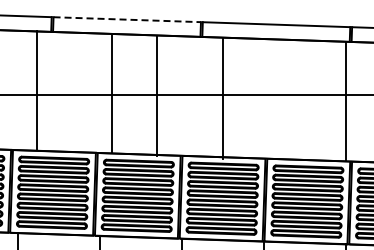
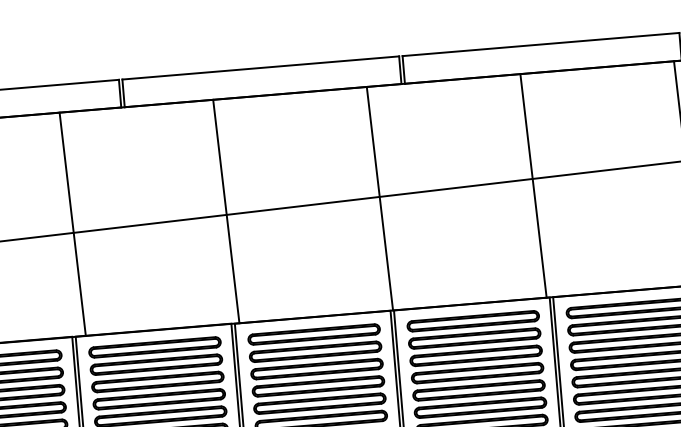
line: (127, 19) -> (261, 67), dashed -> solid
line: (37, 90) -> (72, 224), moved
line: (112, 93) -> (226, 211), moved
line: (157, 95) -> (380, 197), moved
line: (222, 98) -> (532, 185), moved

